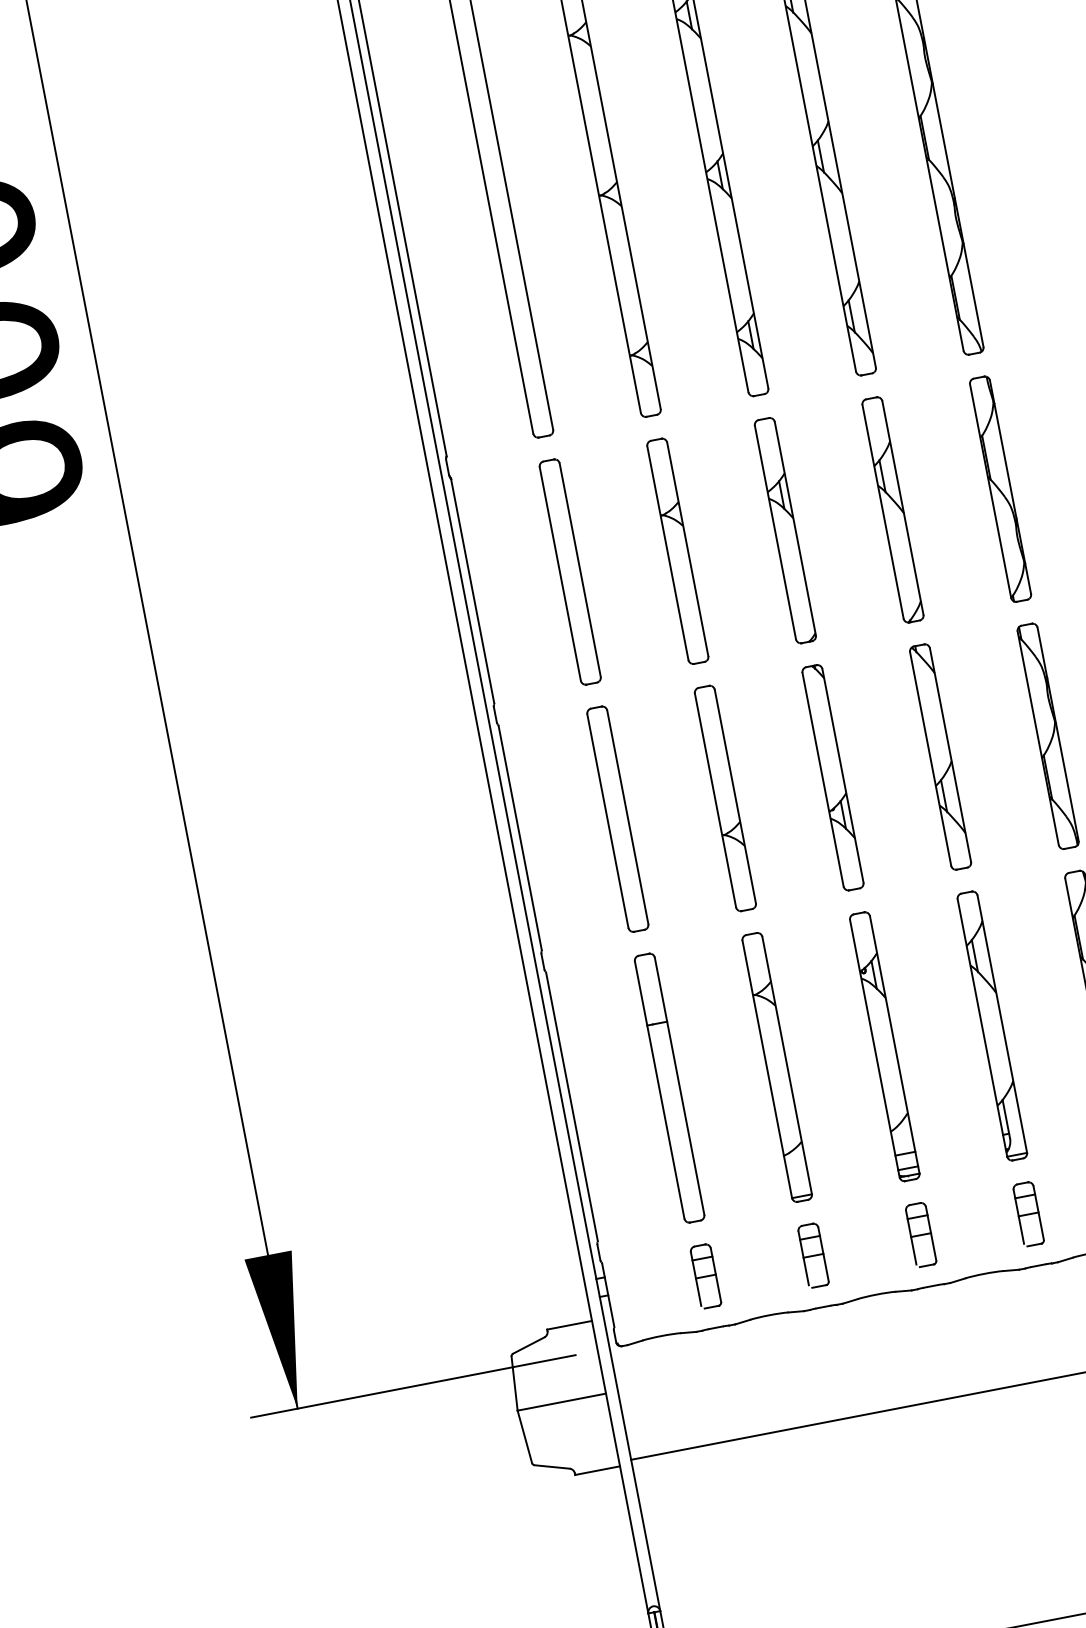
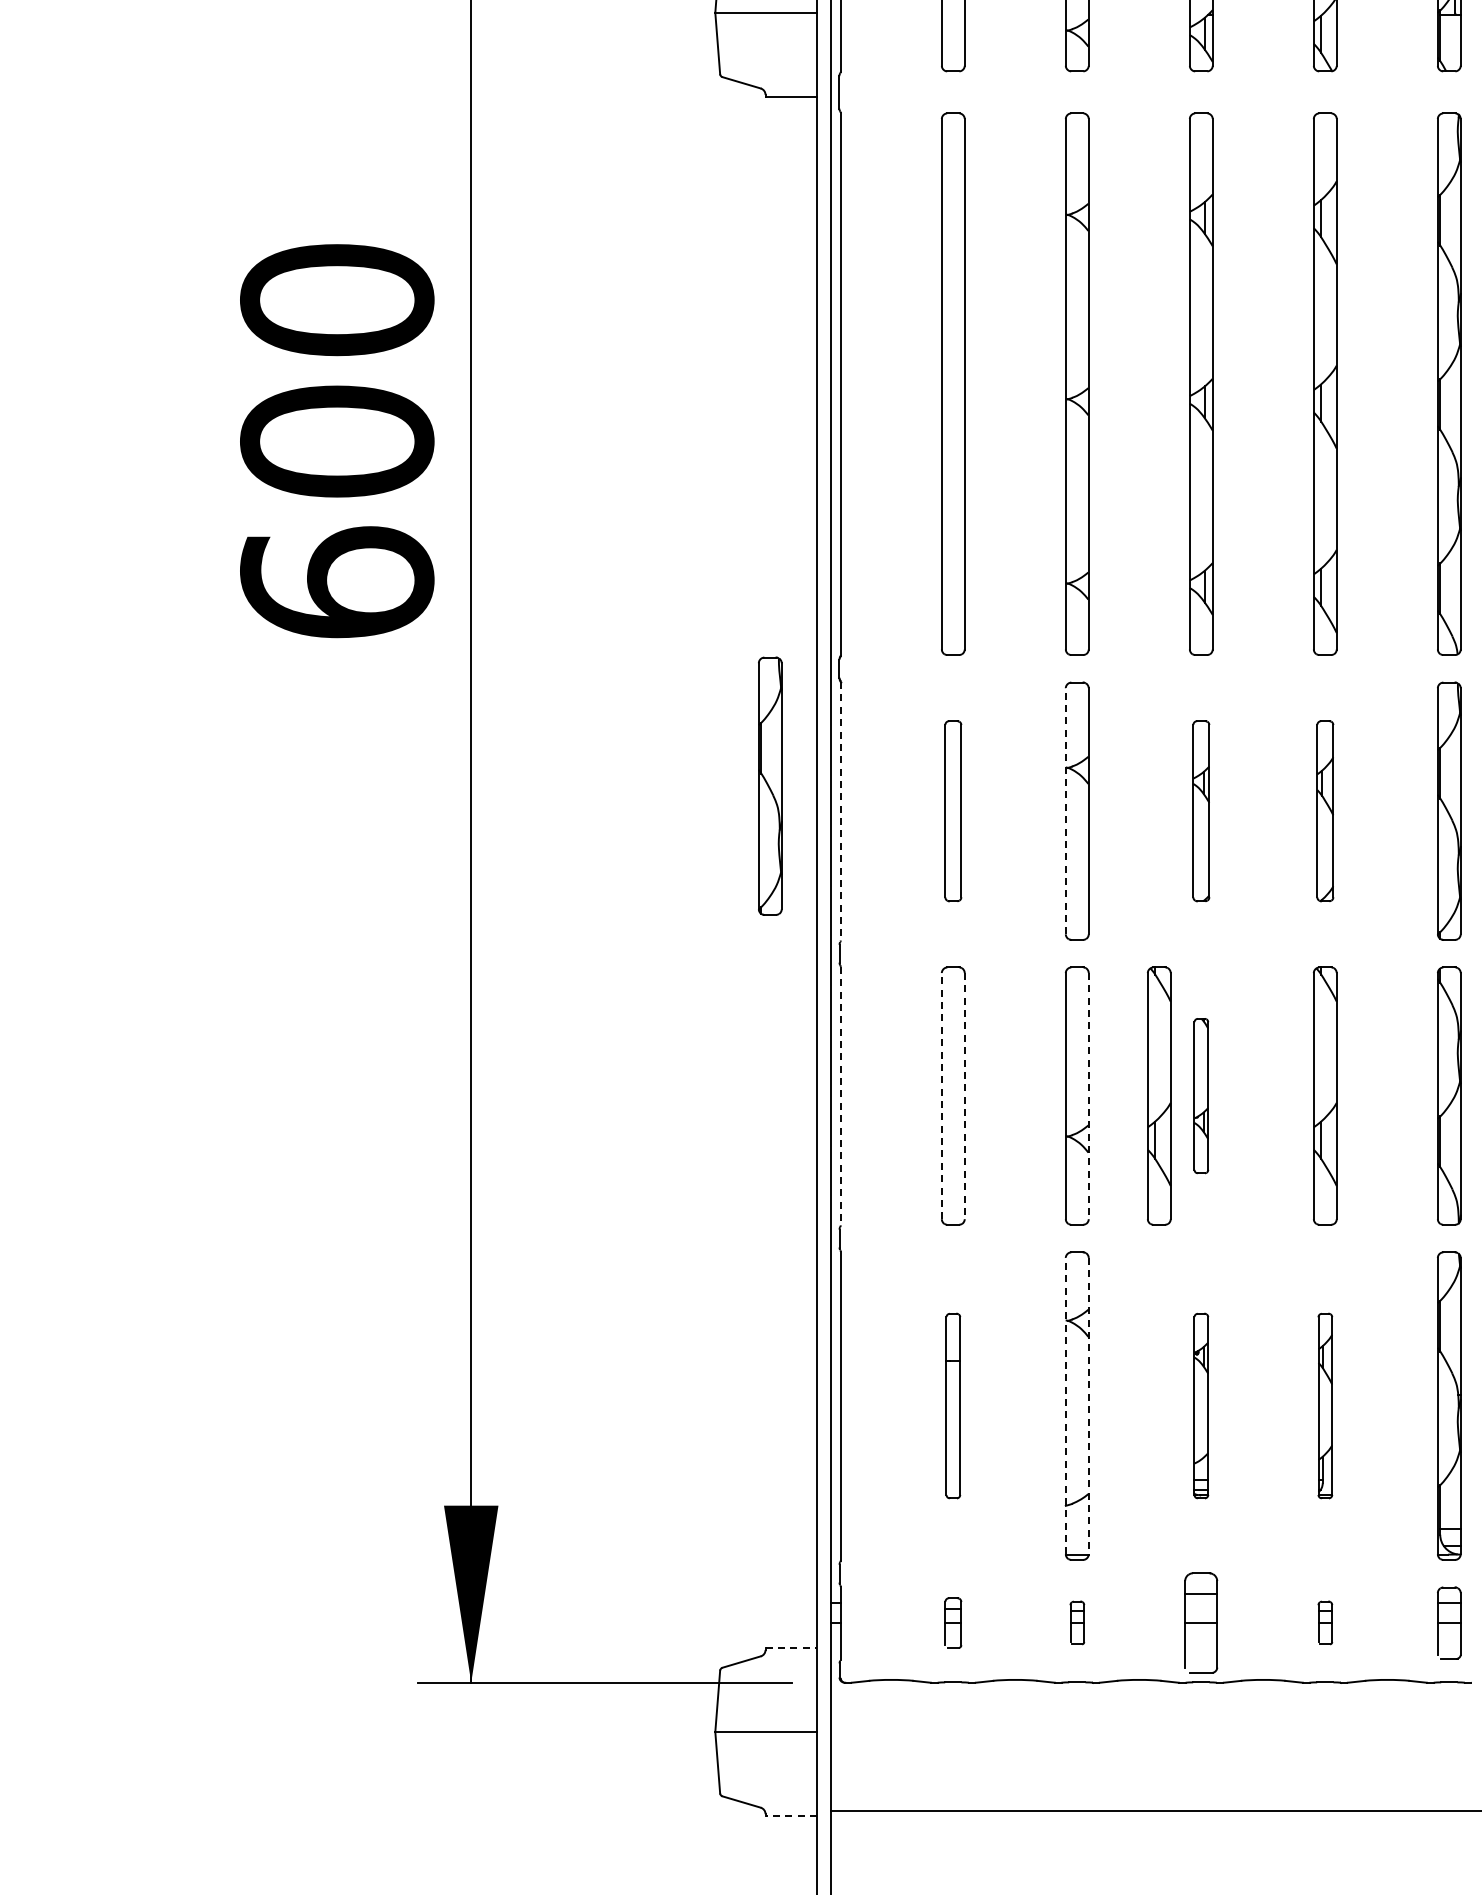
part: (893, 509) -> (1325, 810), size x0.7
part: (785, 529) -> (1201, 810), size x0.7
line: (667, 552) -> (1065, 810), solid -> dashed
part: (570, 571) -> (953, 810), size x0.7
part: (407, 580) -> (770, 785), added
line: (472, 591) -> (840, 811), solid -> dashed
part: (833, 777) -> (1201, 1095), size x0.6
part: (796, 784) -> (1159, 1095), added
line: (735, 796) -> (1088, 1096), solid -> dashed
line: (627, 817) -> (964, 1096), solid -> dashed
line: (607, 820) -> (941, 1095), solid -> dashed
line: (520, 838) -> (840, 1096), solid -> dashed
part: (992, 1025) -> (1325, 1405), size x0.6
part: (884, 1046) -> (1201, 1405), size x0.6
line: (787, 1065) -> (1088, 1406), solid -> dashed
line: (766, 1068) -> (1065, 1405), solid -> dashed
part: (669, 1087) -> (953, 1405), size x0.6
part: (1028, 1213) -> (1325, 1622), size x0.6
part: (921, 1234) -> (1201, 1622), size x1.4
part: (813, 1255) -> (1077, 1622), size x0.6
part: (705, 1275) -> (953, 1622), size x0.7
line: (569, 1325) -> (791, 1648), solid -> dashed
line: (597, 1470) -> (791, 1815), solid -> dashed

